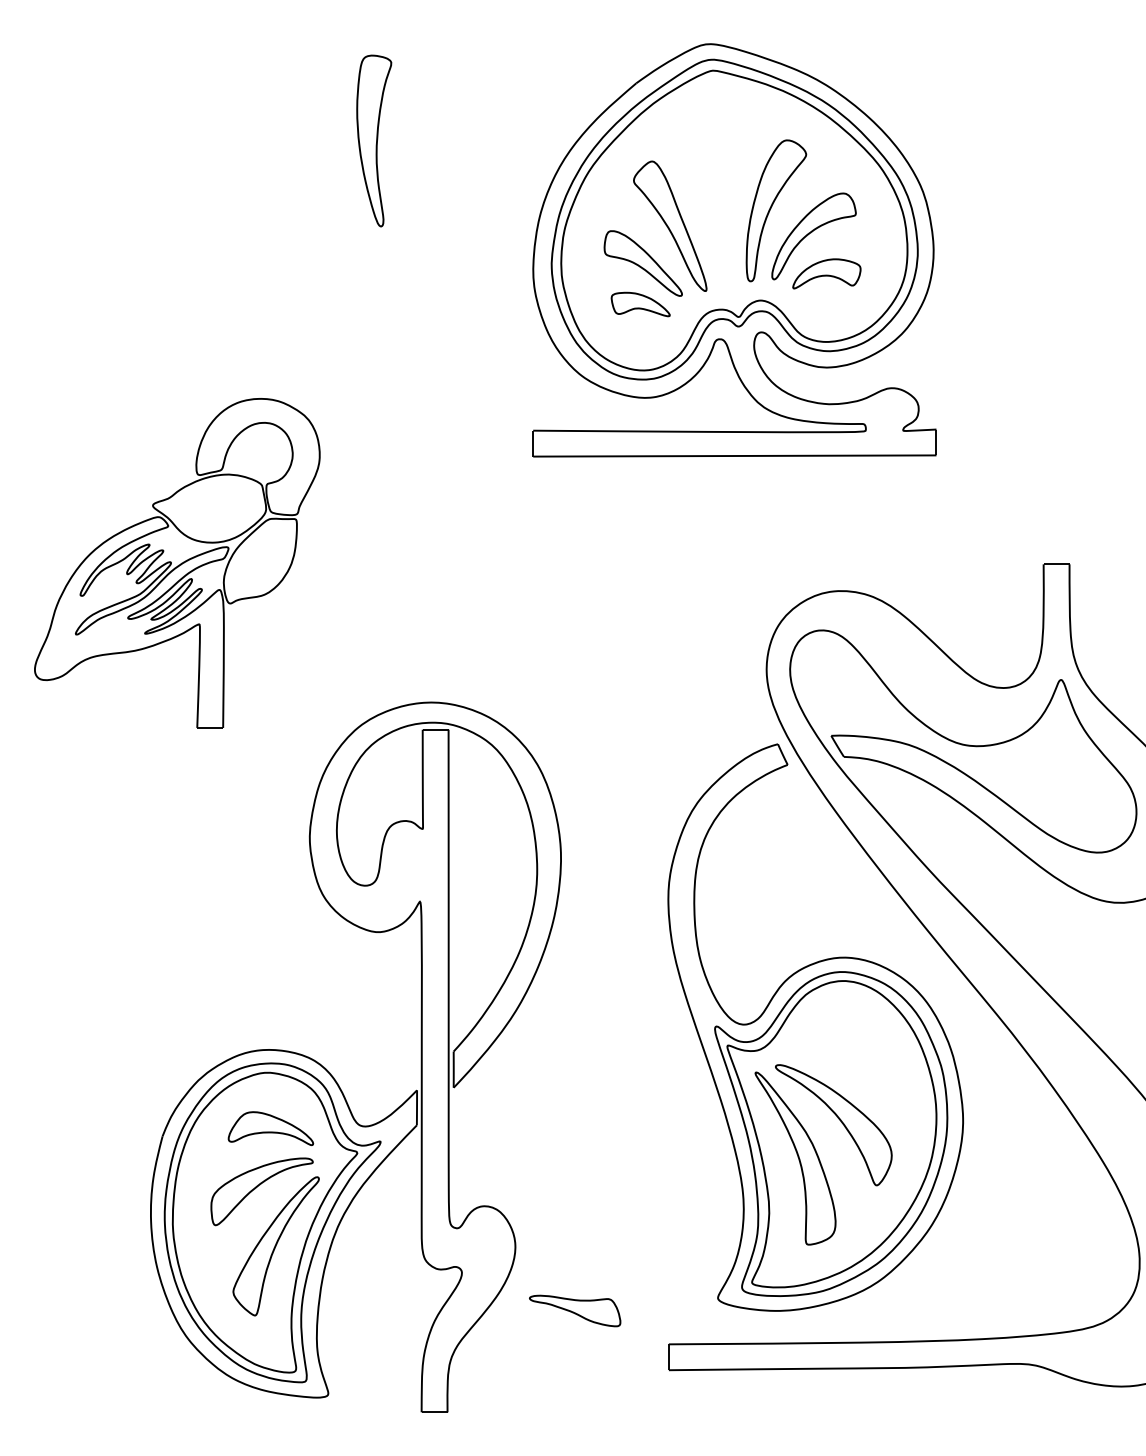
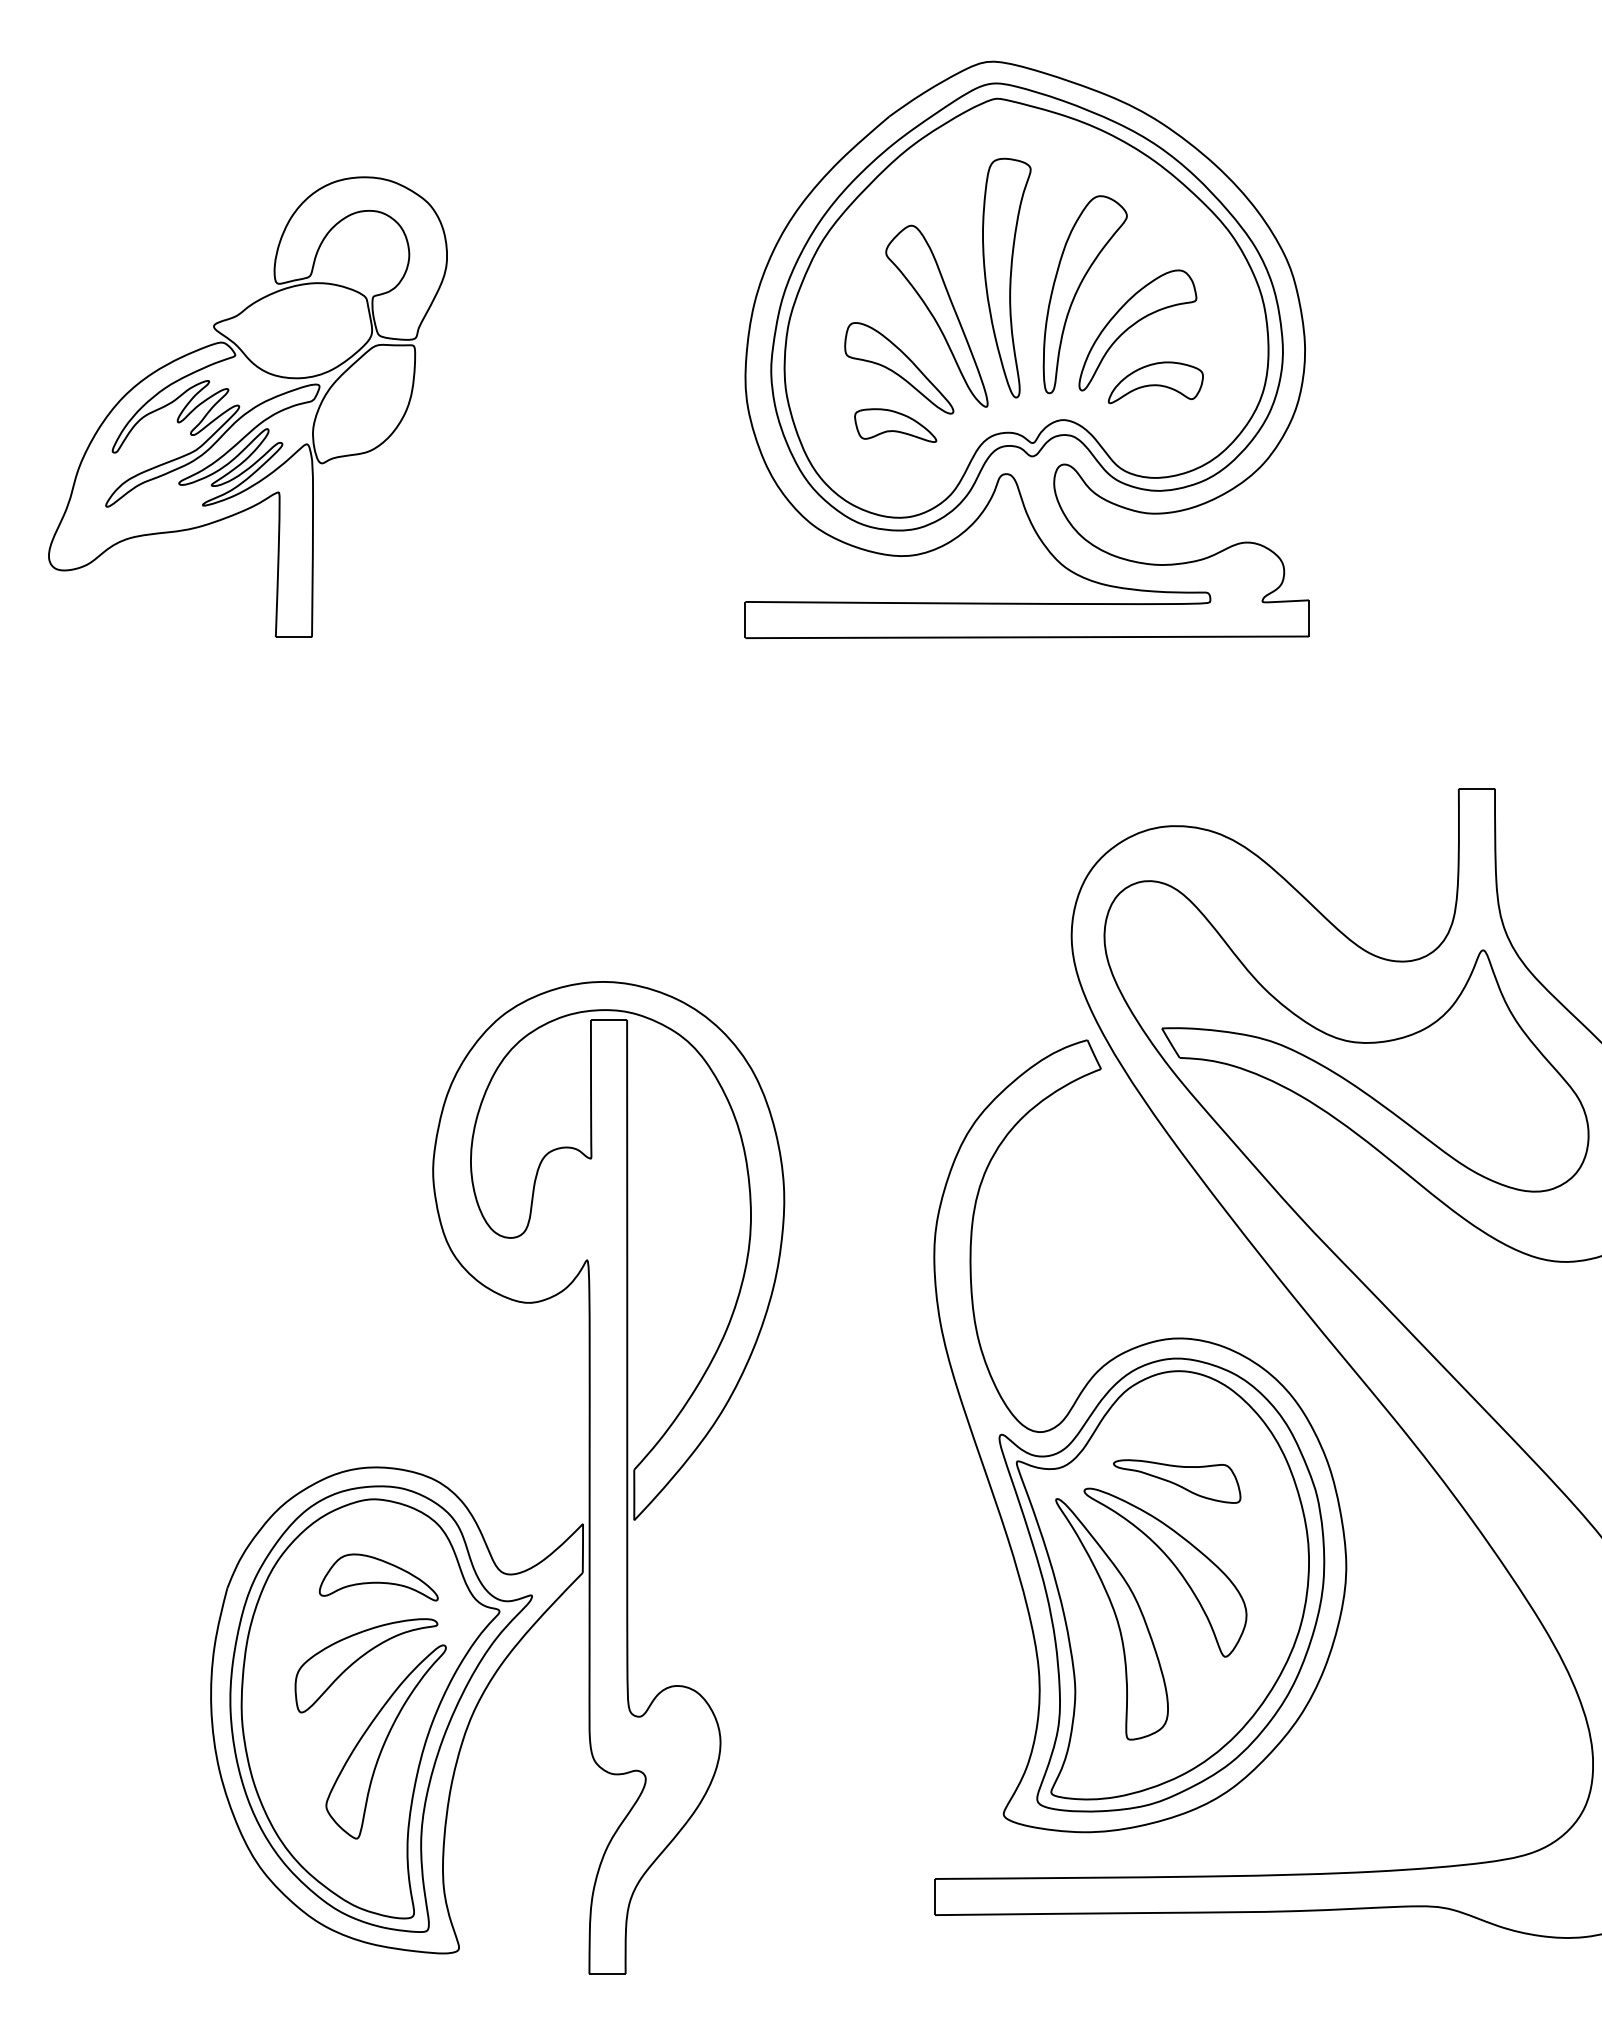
part: (374, 140) -> (1007, 277), moved
part: (177, 563) -> (248, 407), moved
part: (575, 1310) -> (1177, 1480), moved

